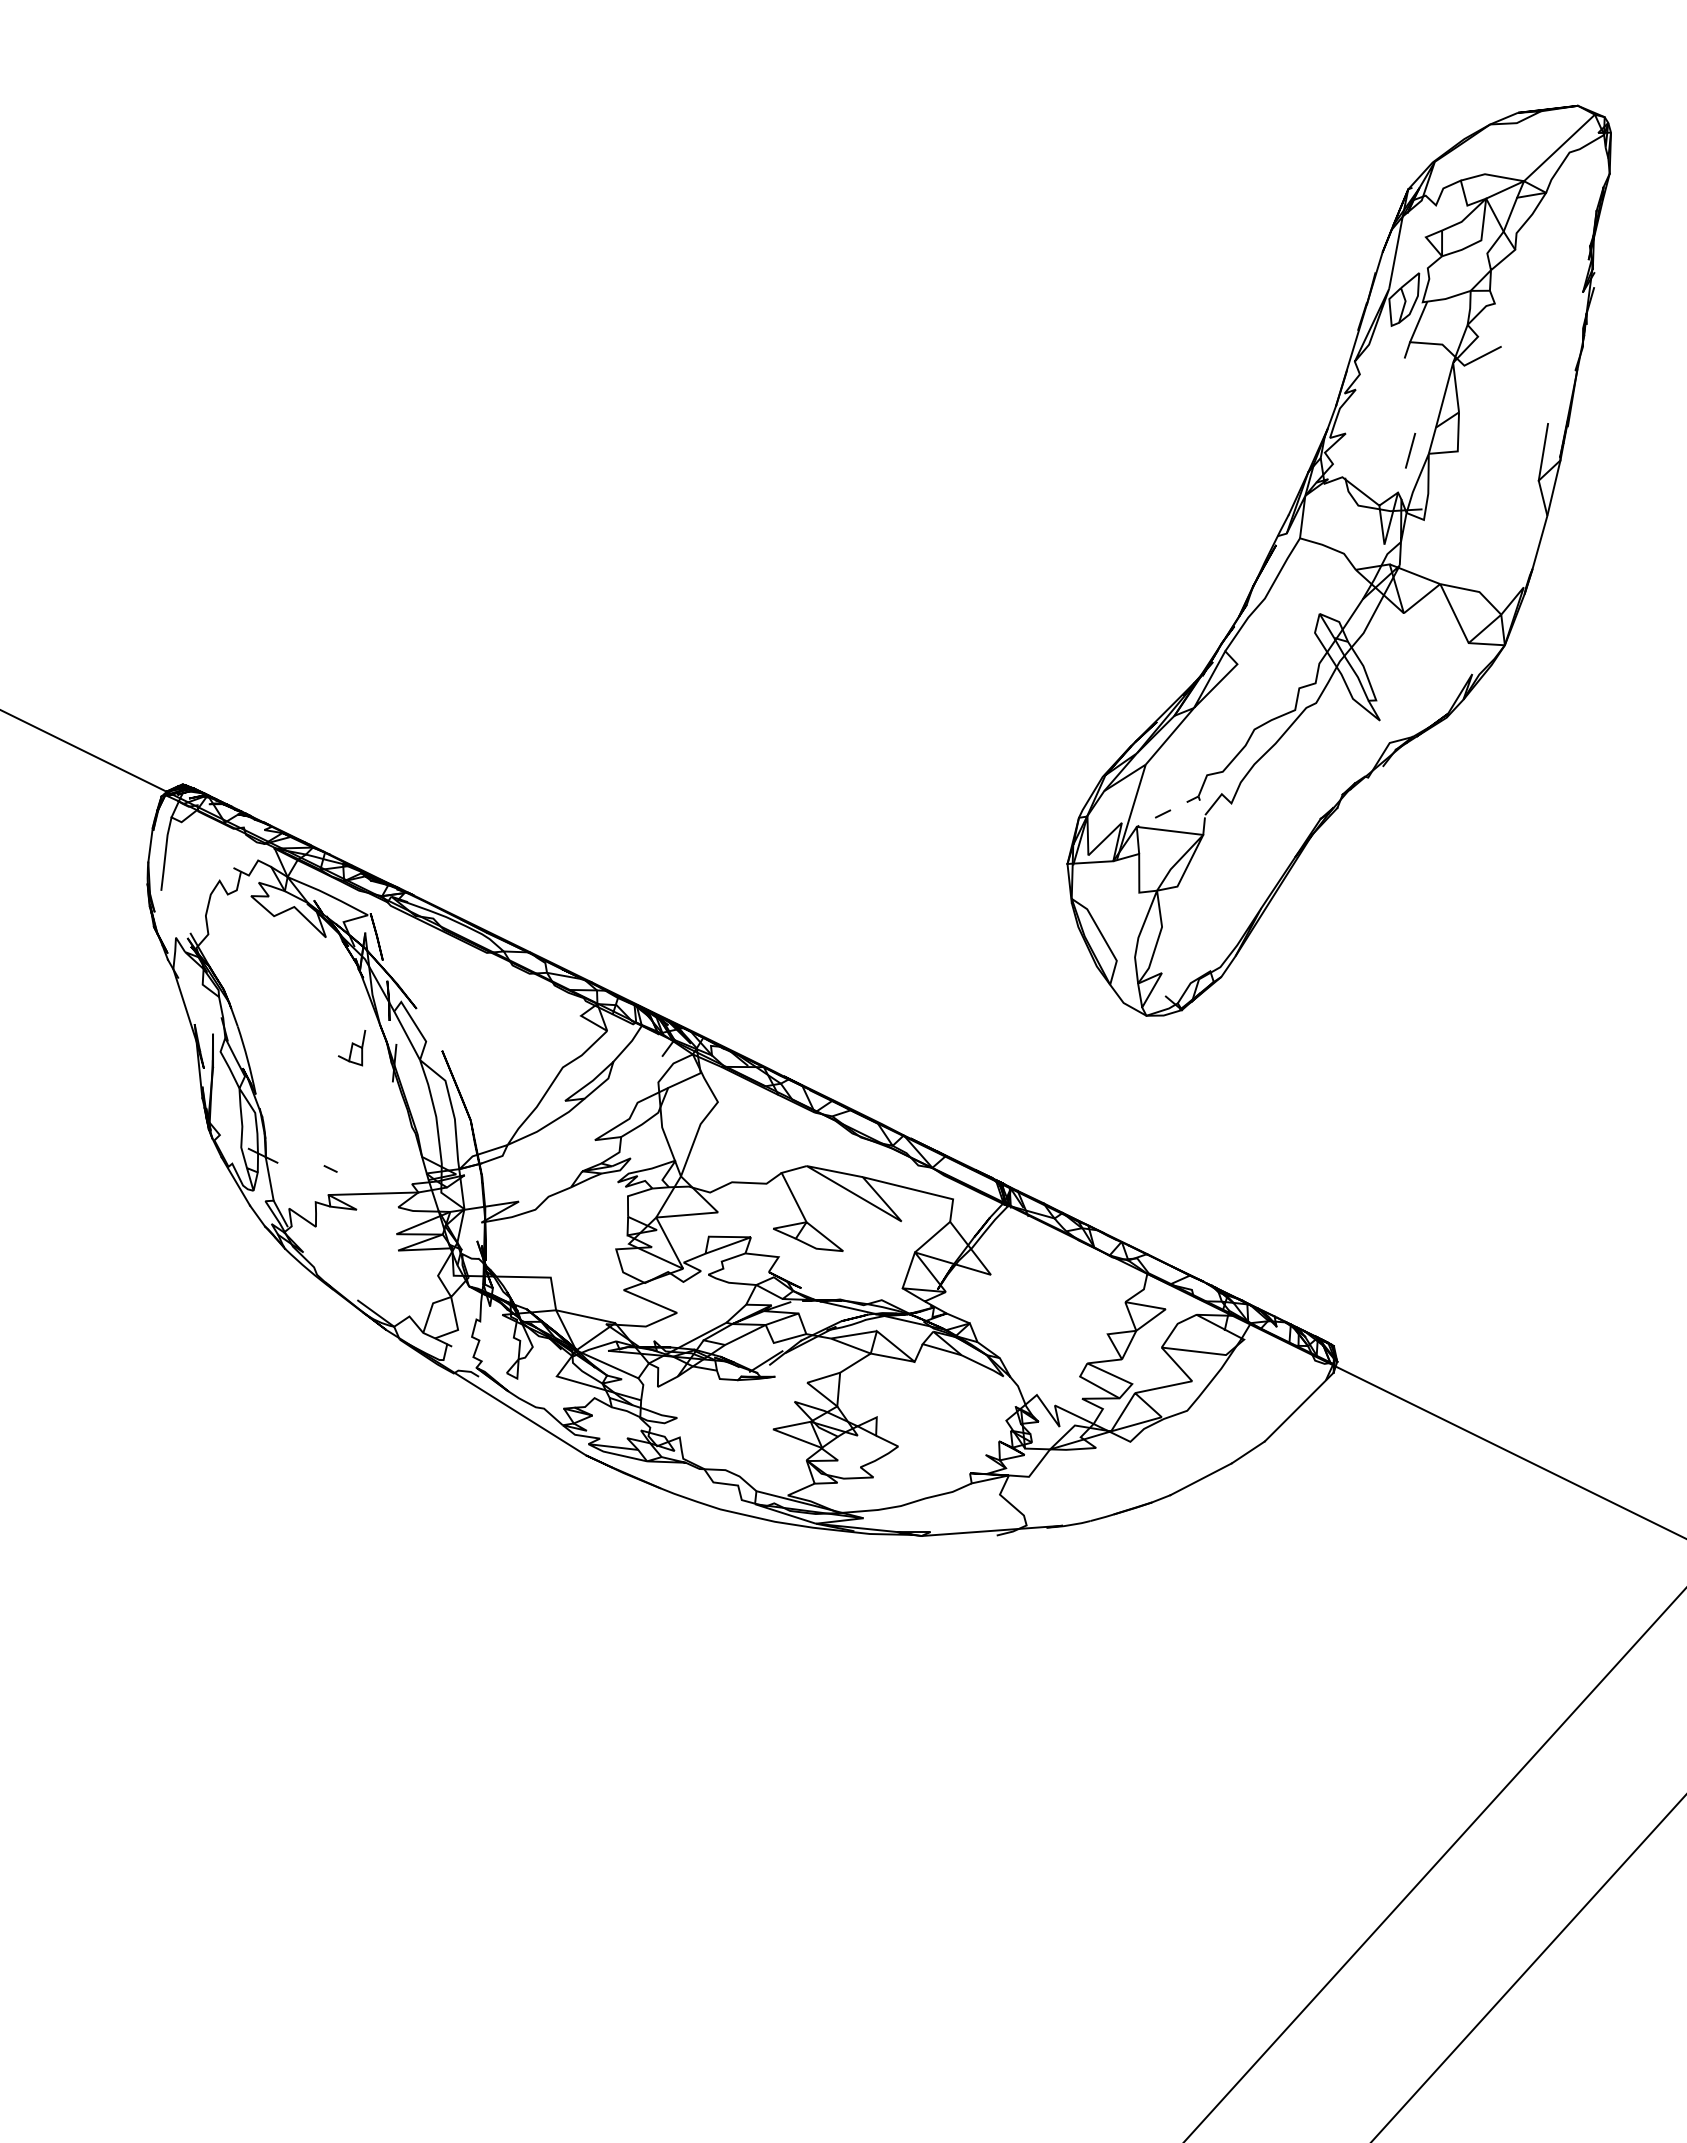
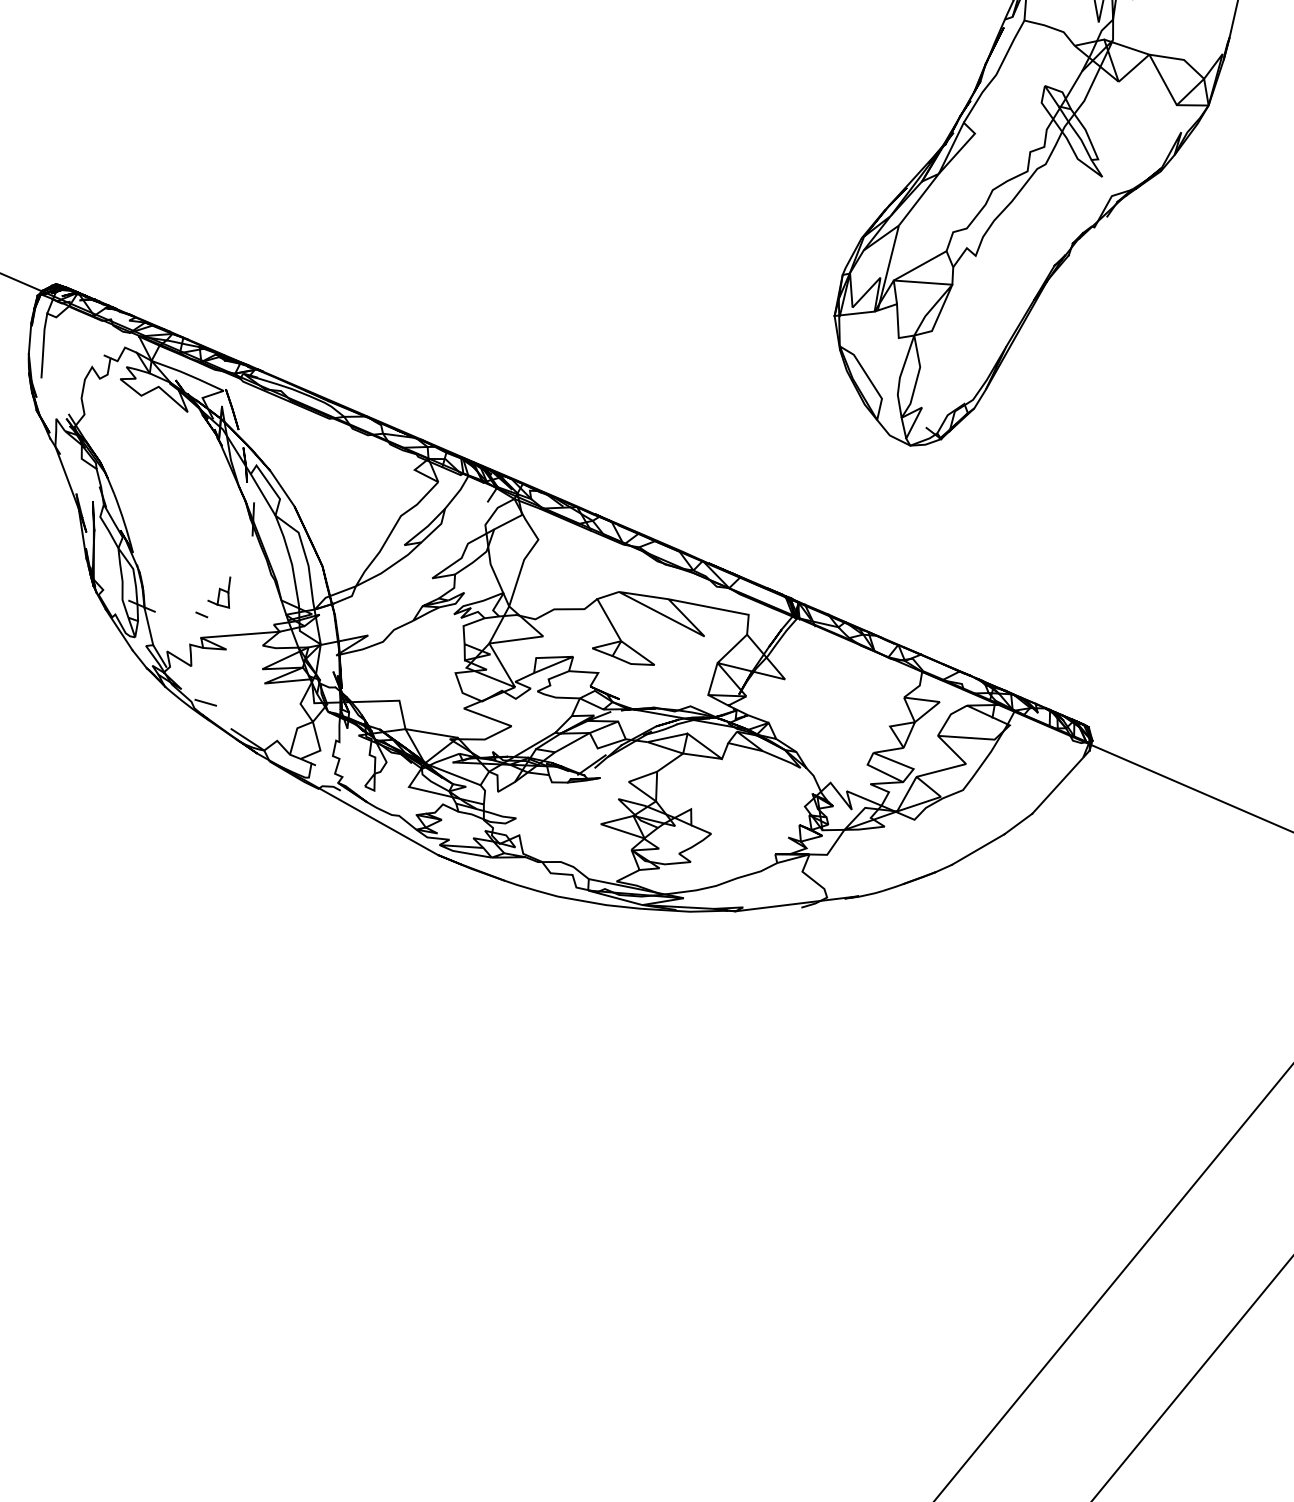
line: (1186, 802) -> (936, 256), dashed -> solid
line: (429, 1029) -> (282, 488), added
part: (352, 1048) -> (219, 593), moved
line: (329, 1269) -> (205, 703), added

